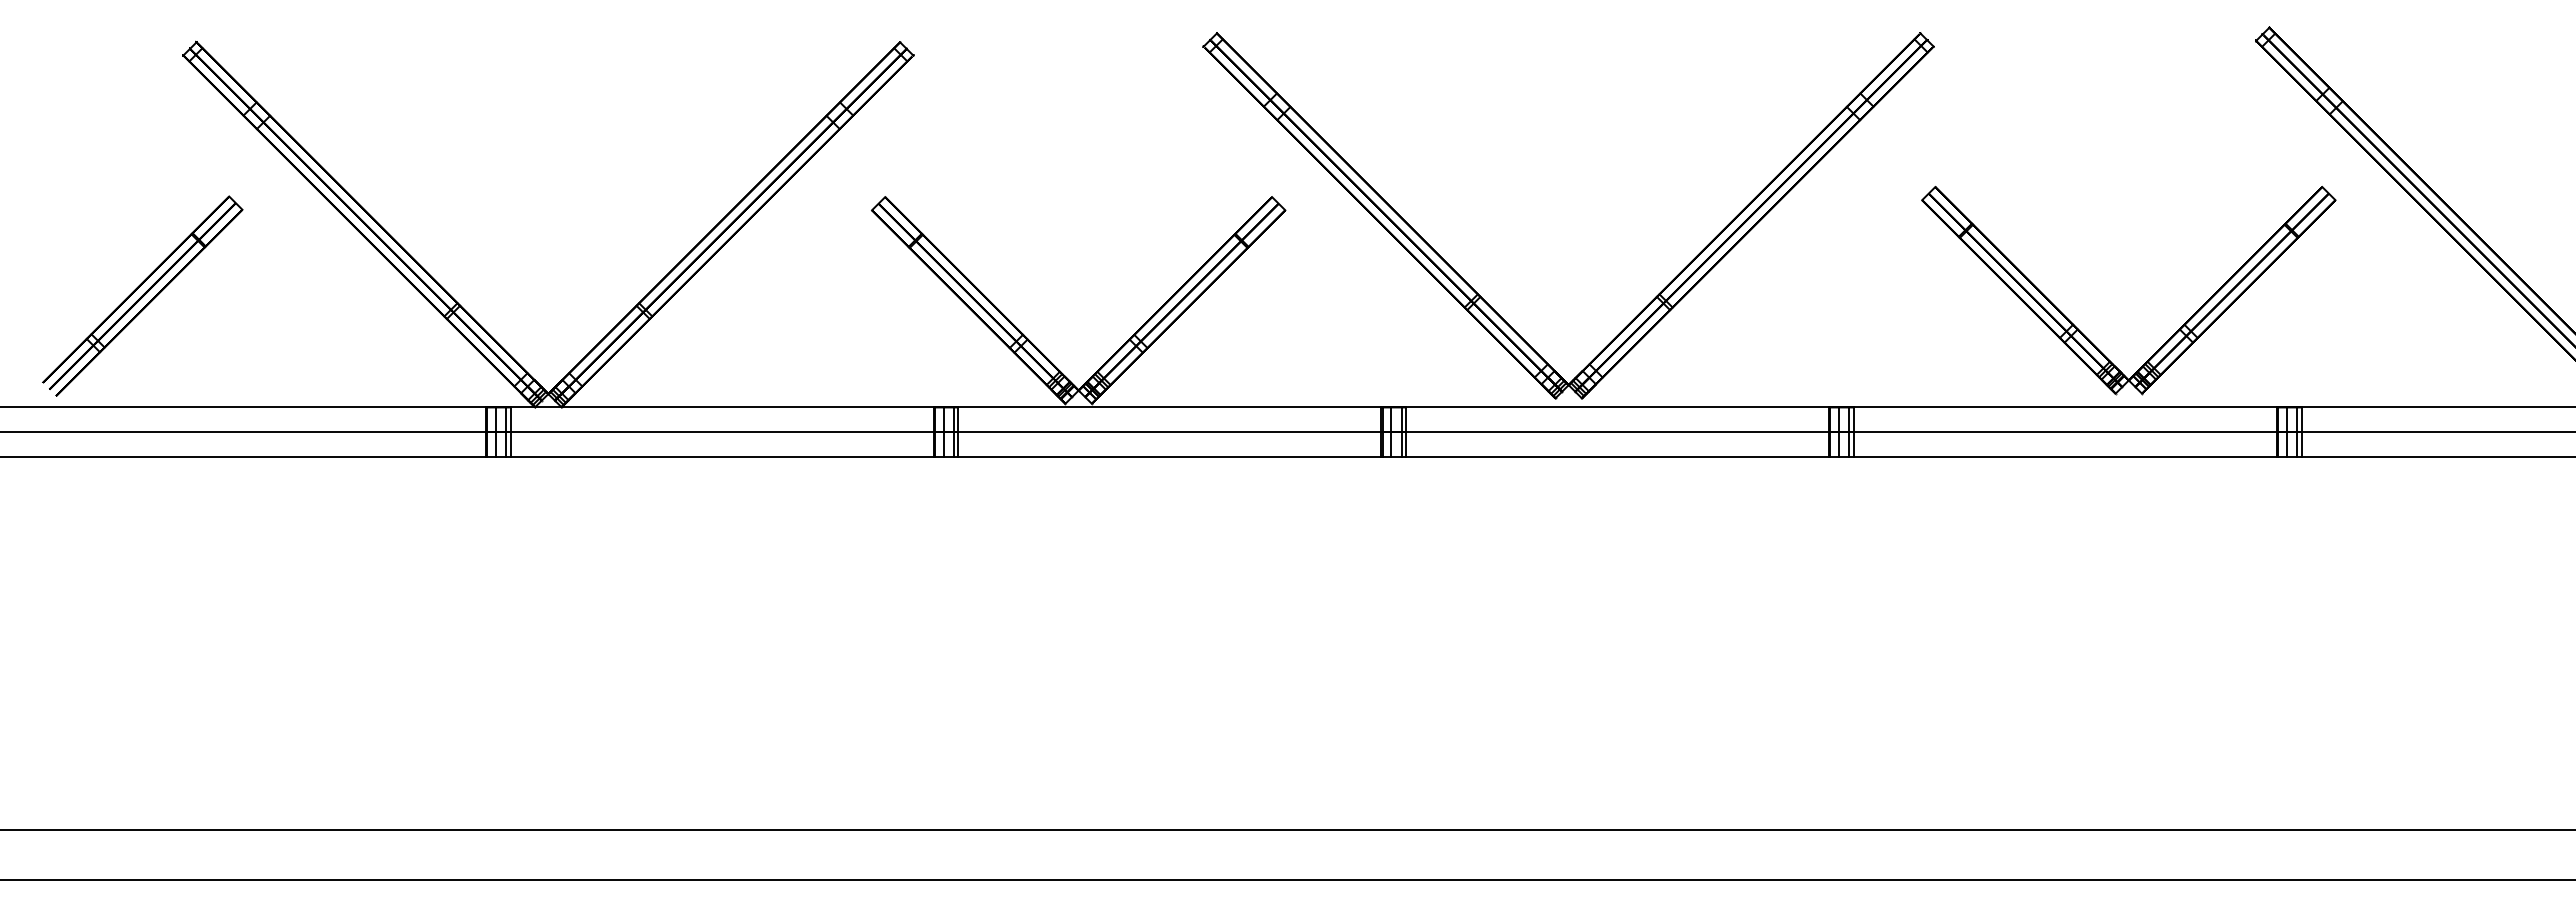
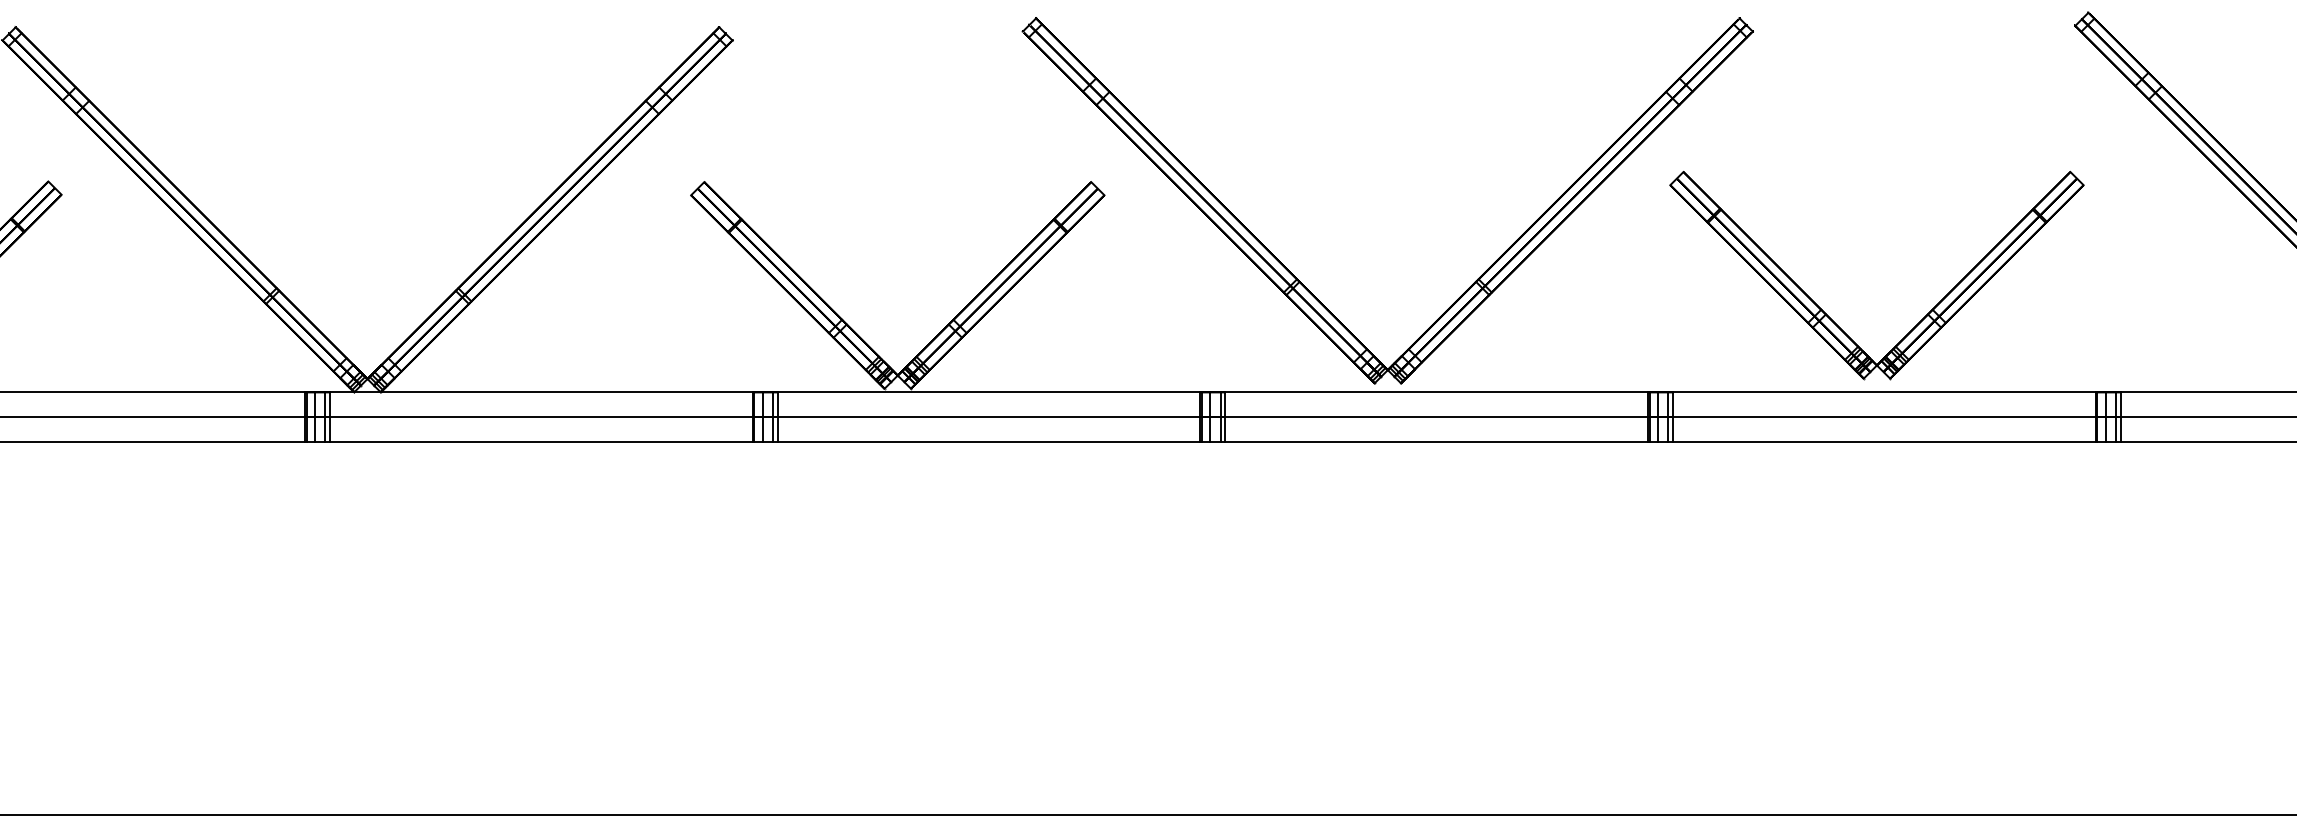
part: (2084, 334) -> (1832, 319), moved

